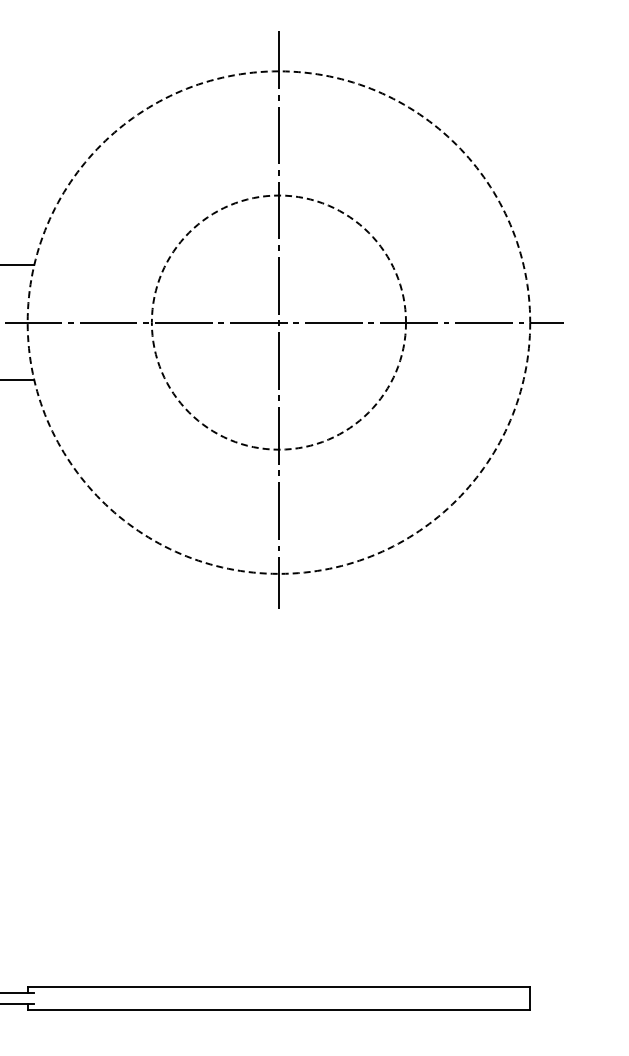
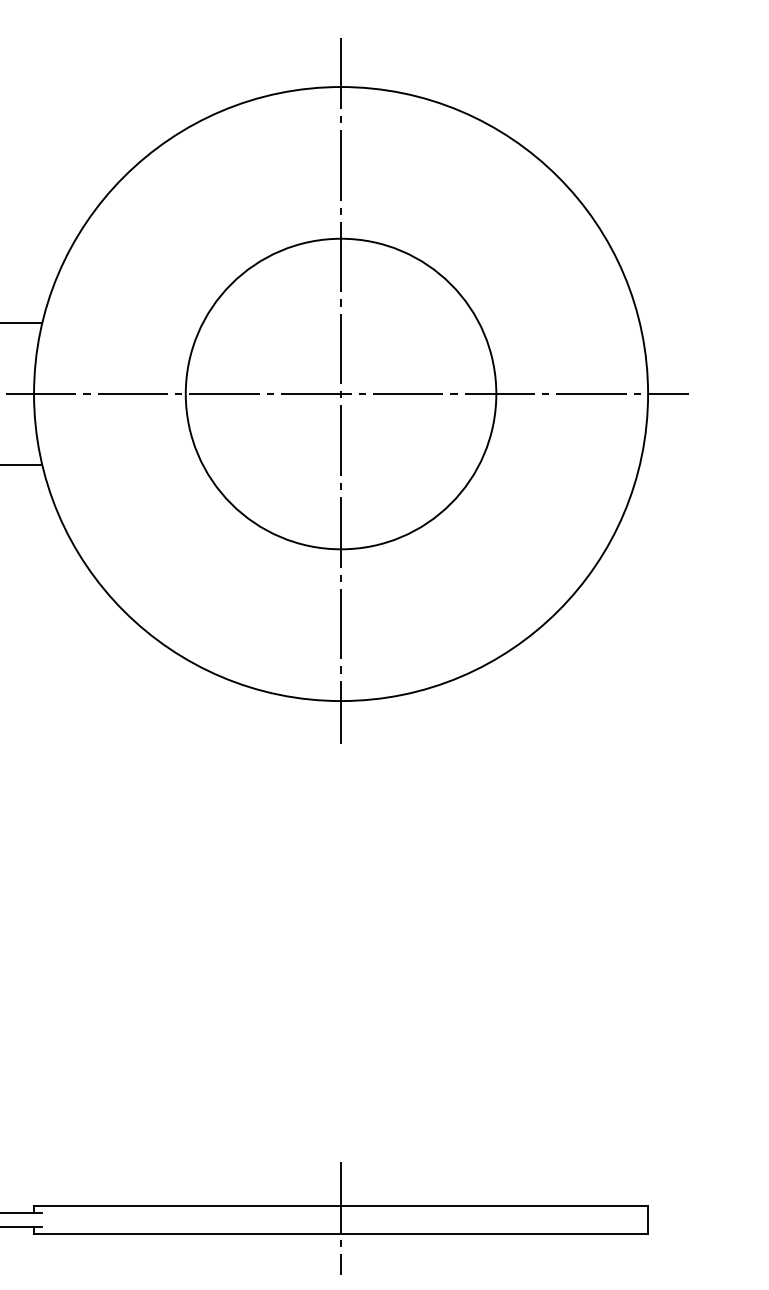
circle: (278, 322) -> (340, 393), dashed -> solid
circle: (278, 322) -> (340, 393), dashed -> solid
line: (278, 997) -> (340, 1218), added

